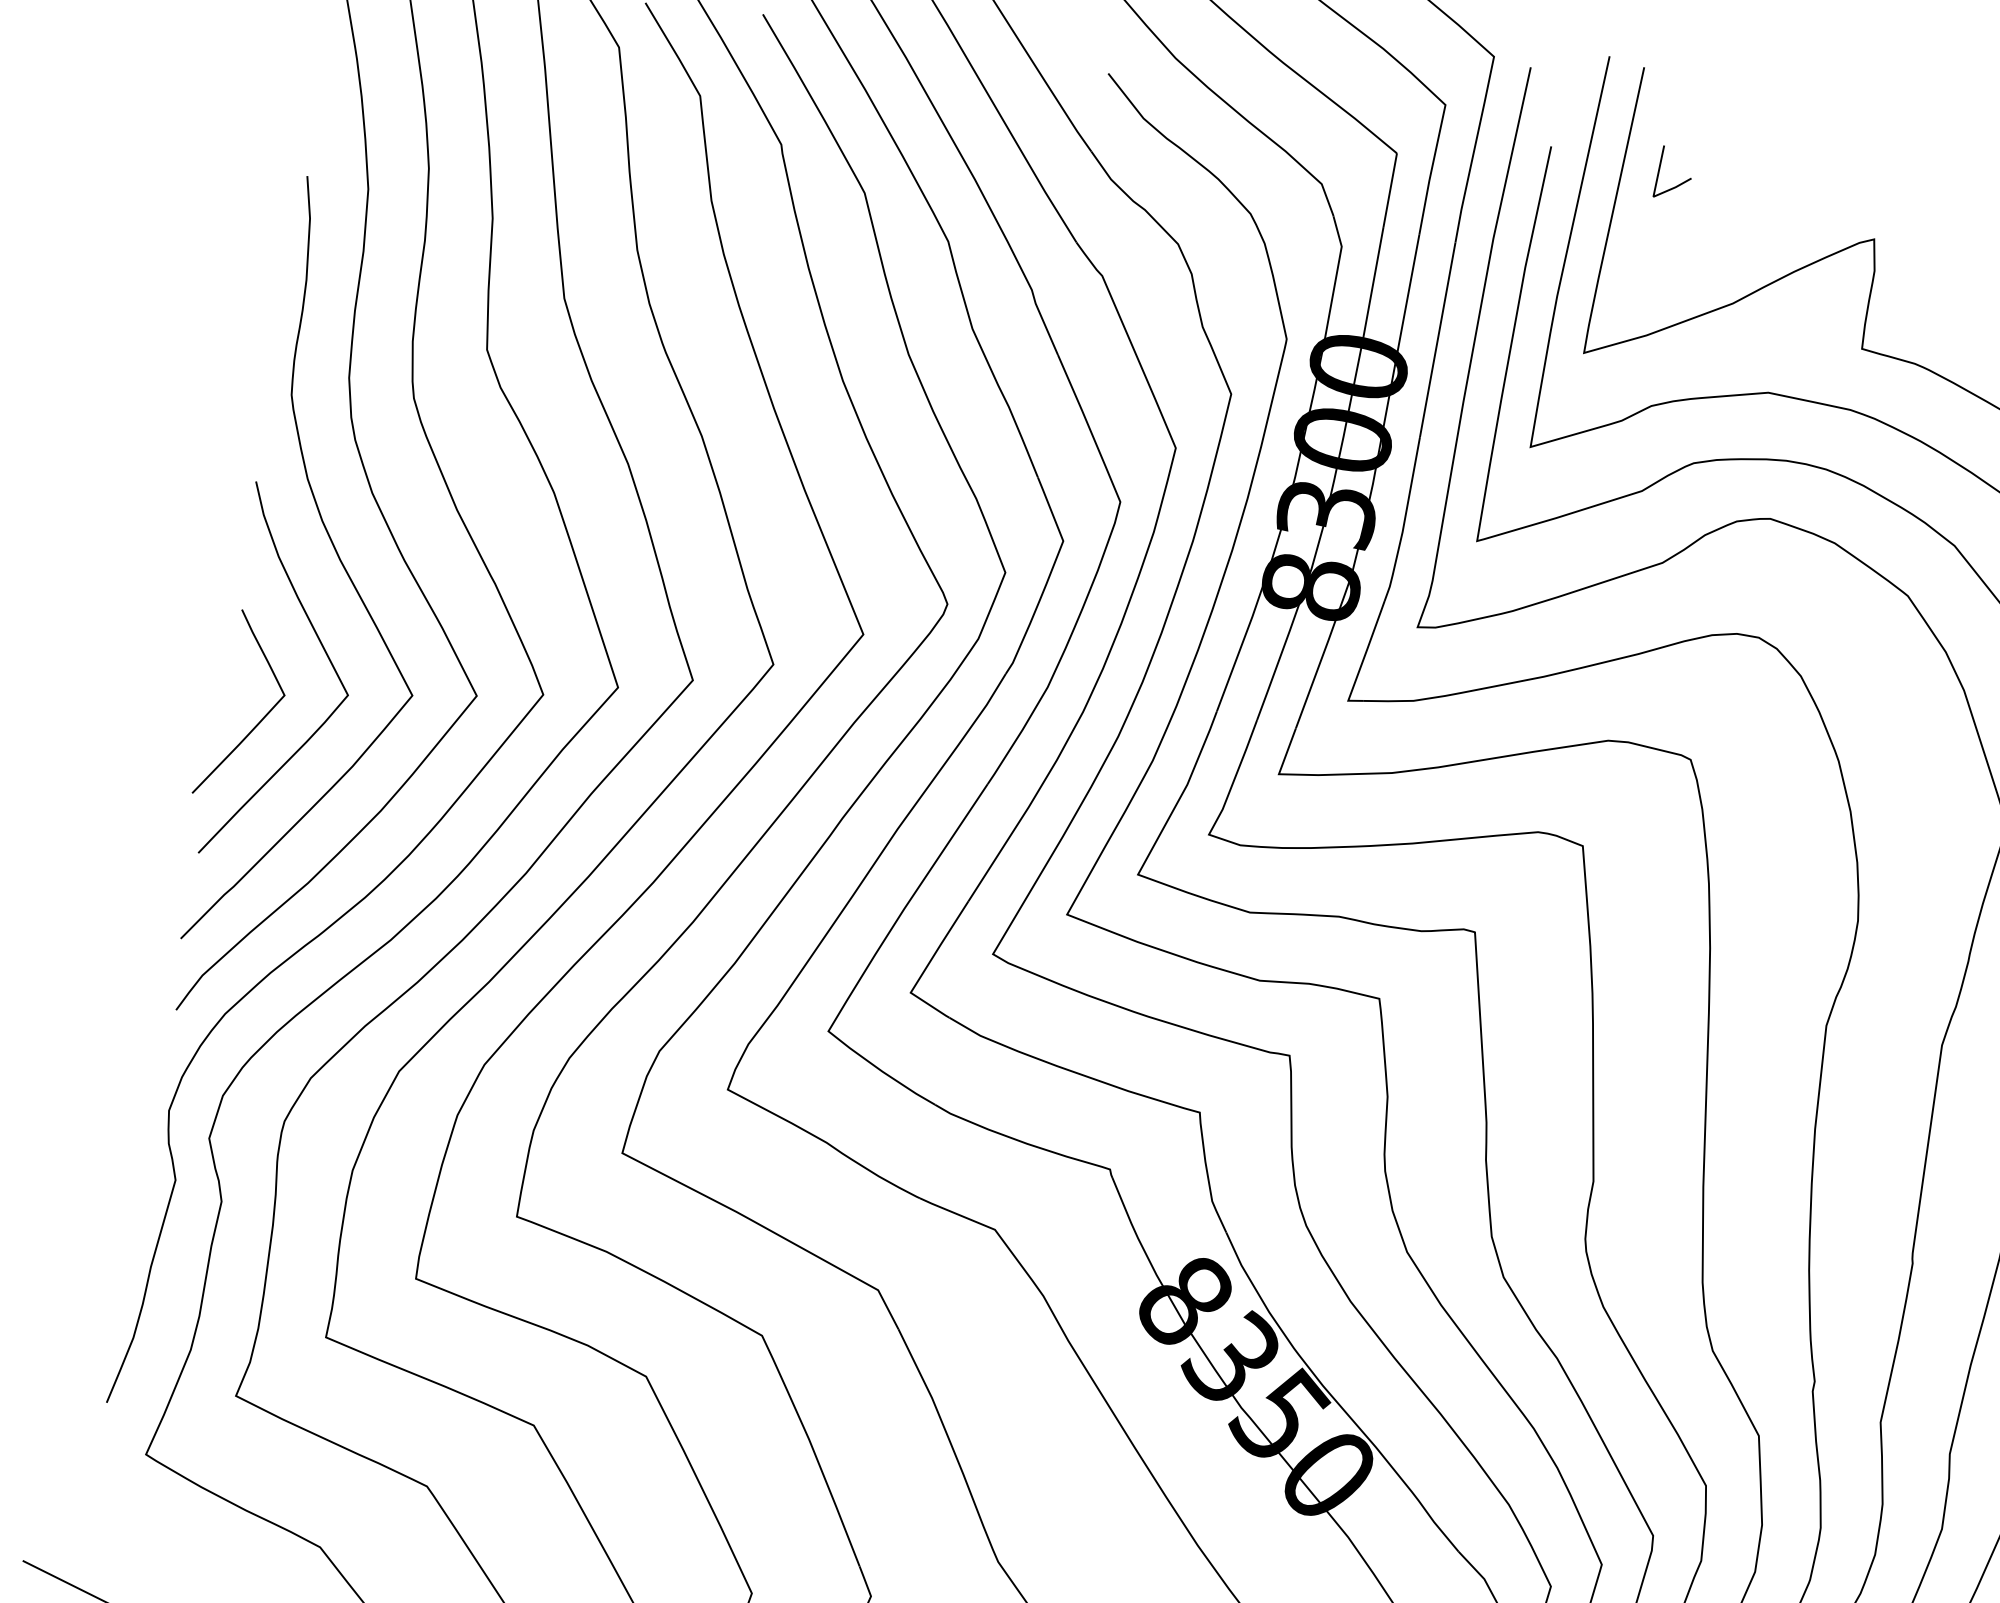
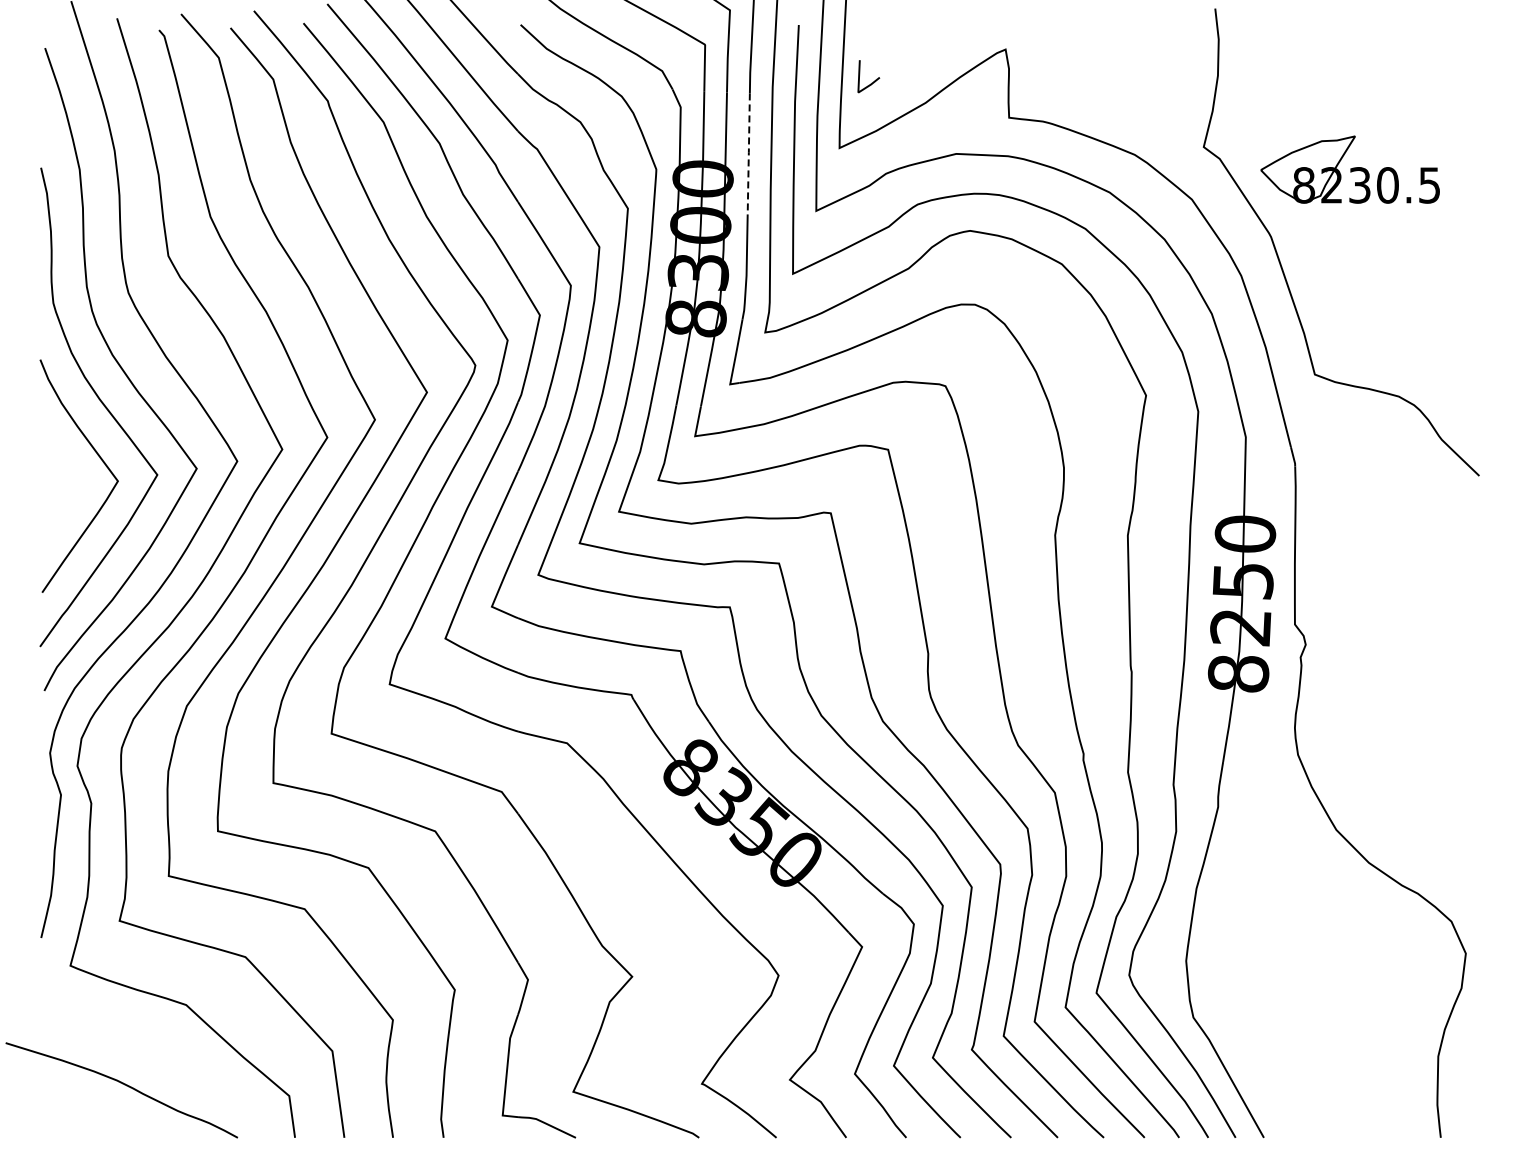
line: (1676, 184) -> (871, 82), moved
line: (1437, 339) -> (748, 154), solid -> dashed
curve: (261, 717) -> (67, 503), removed

